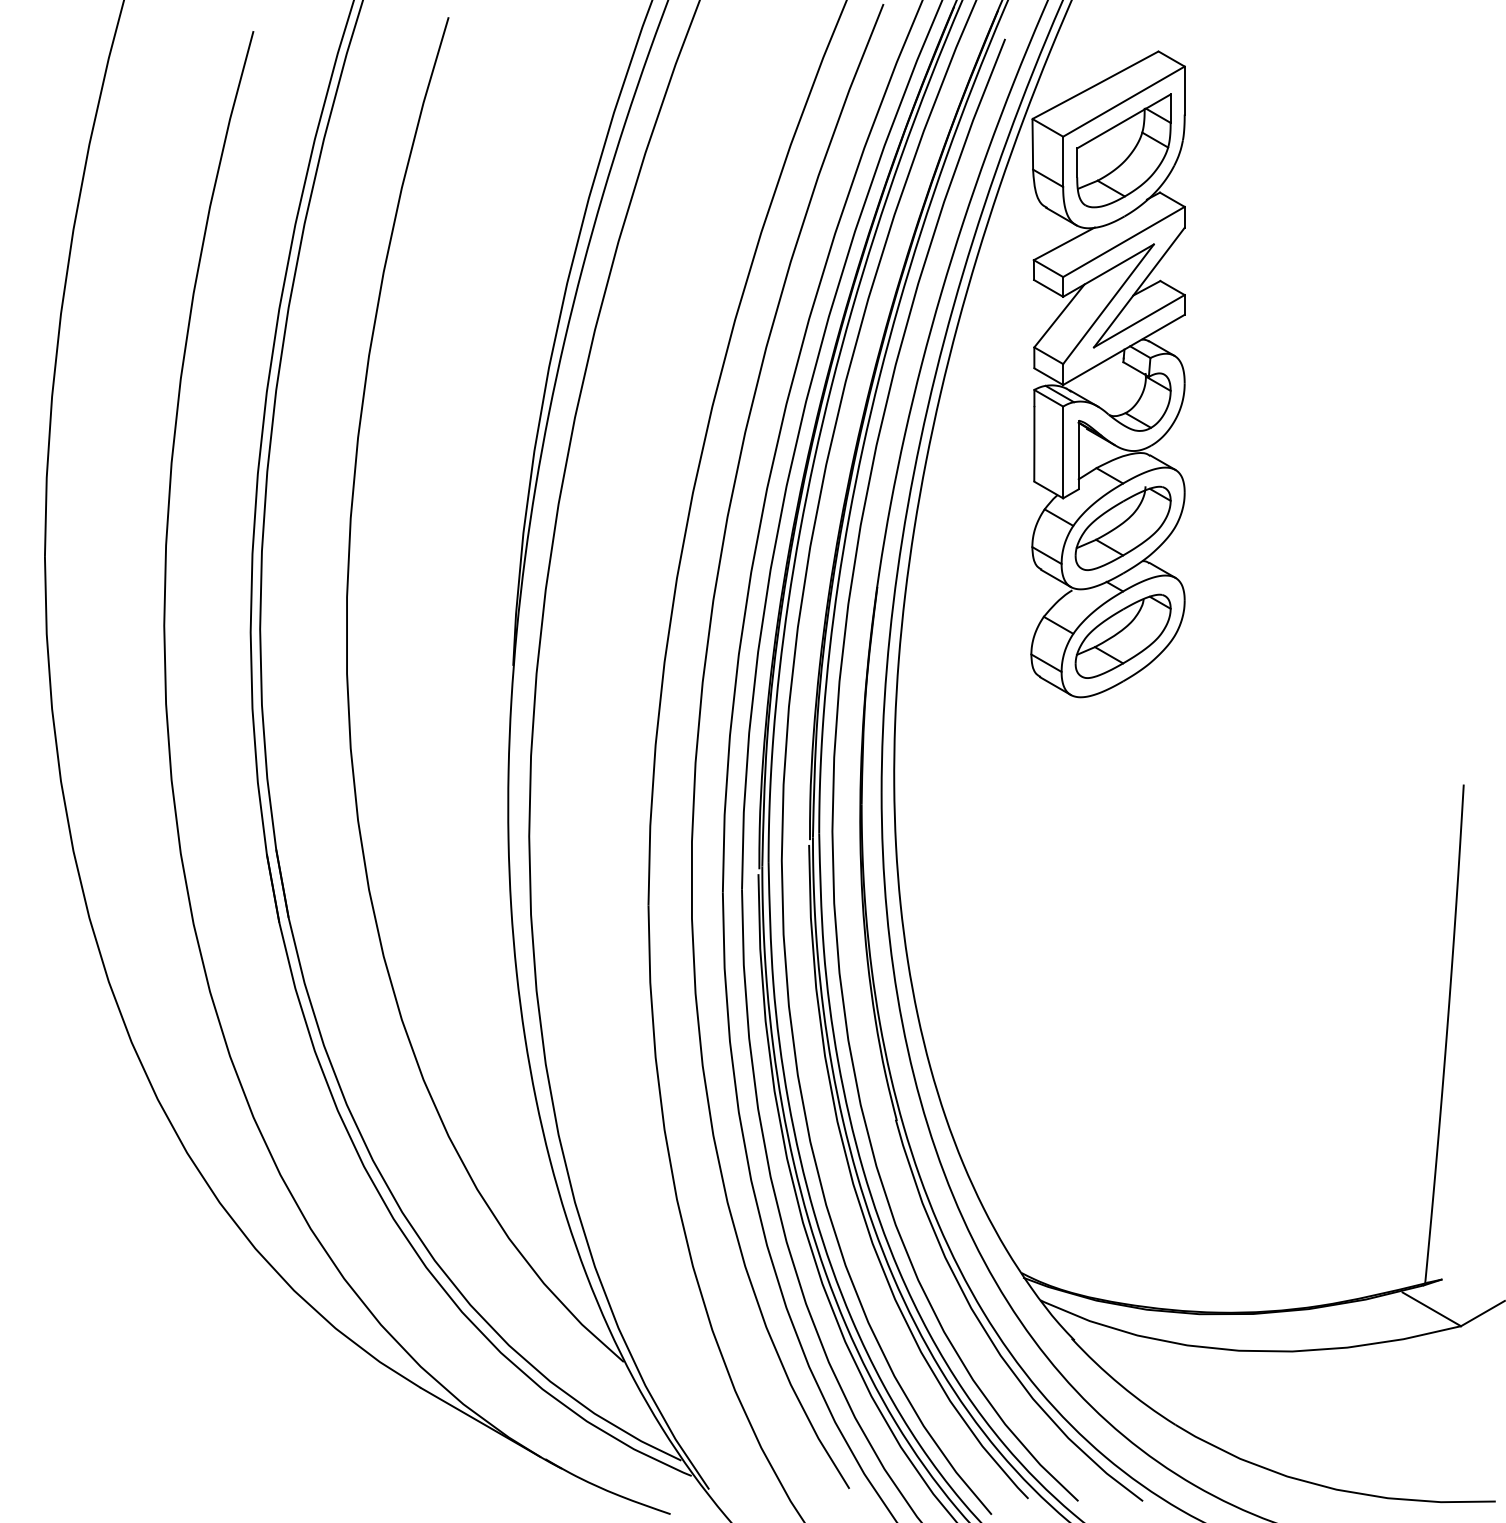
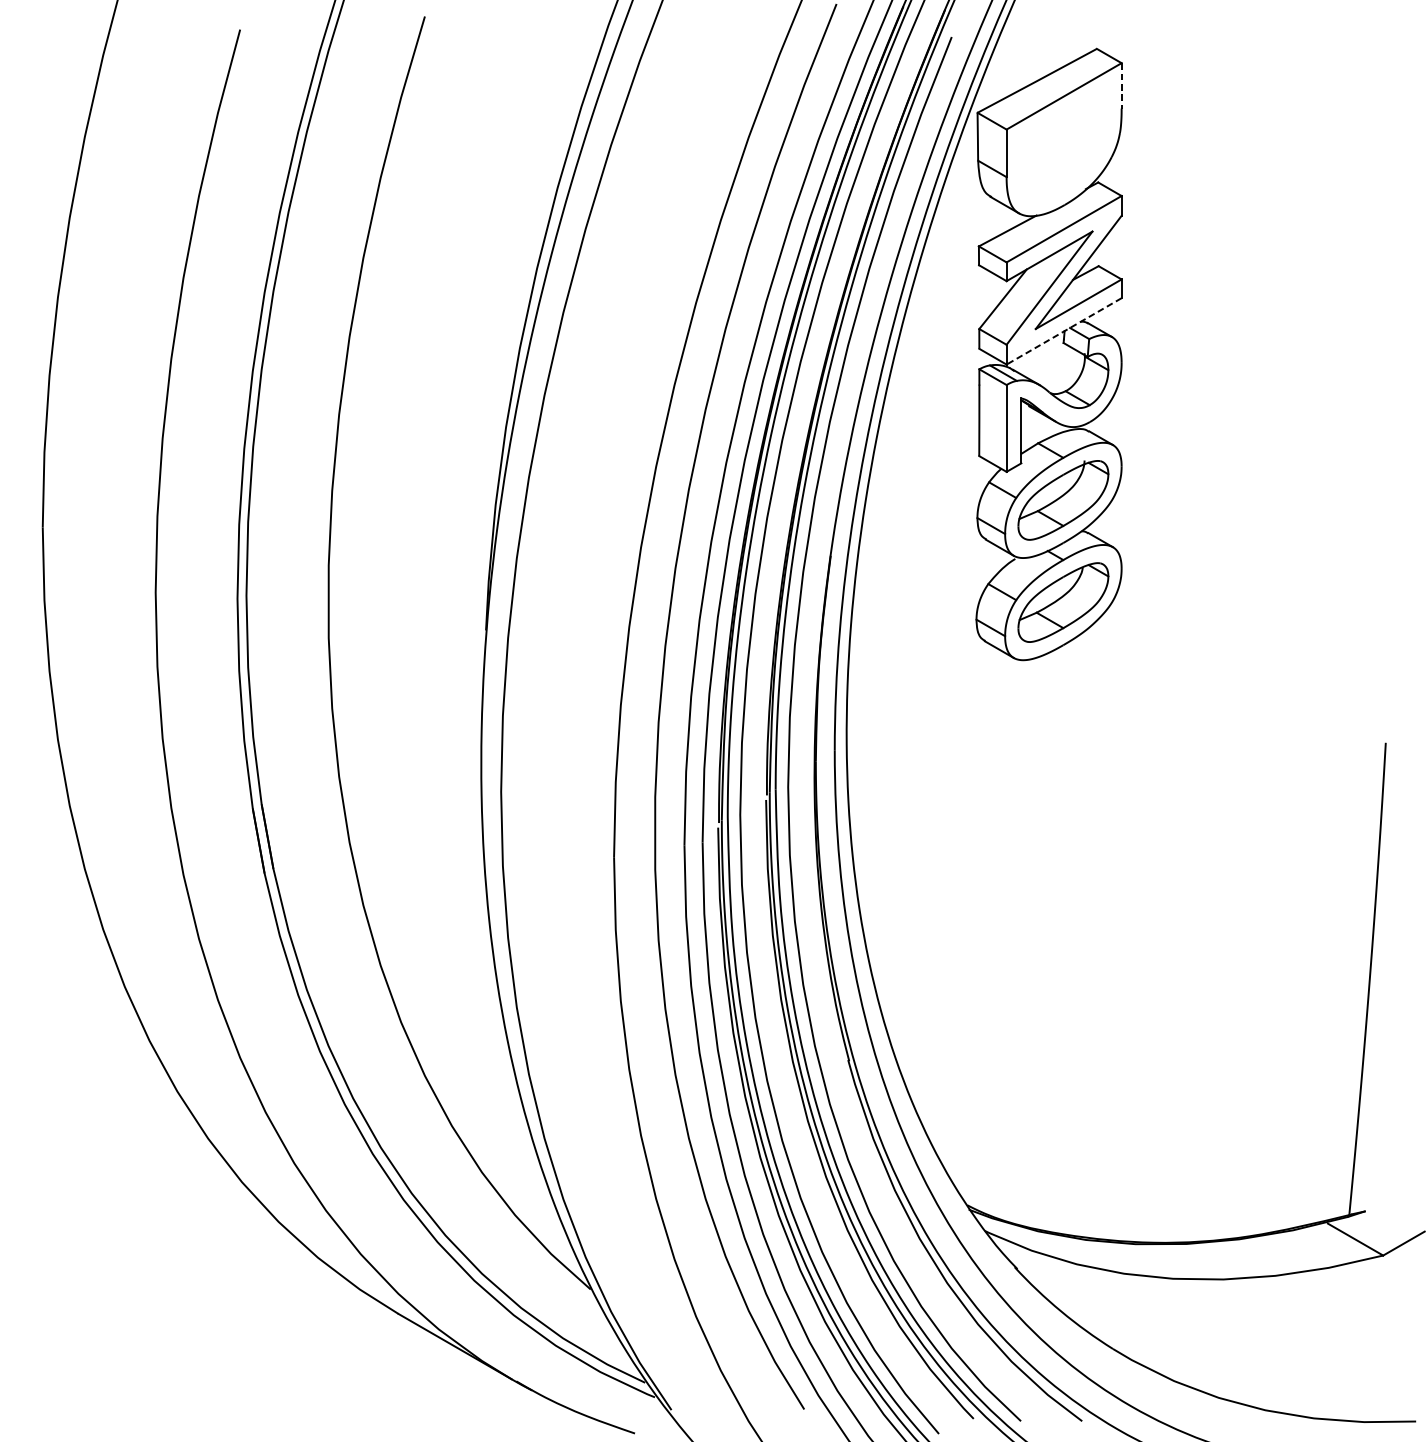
line: (1184, 90) -> (1121, 85), solid -> dashed
part: (1123, 150) -> (1063, 142), removed
line: (1123, 350) -> (1063, 331), solid -> dashed

